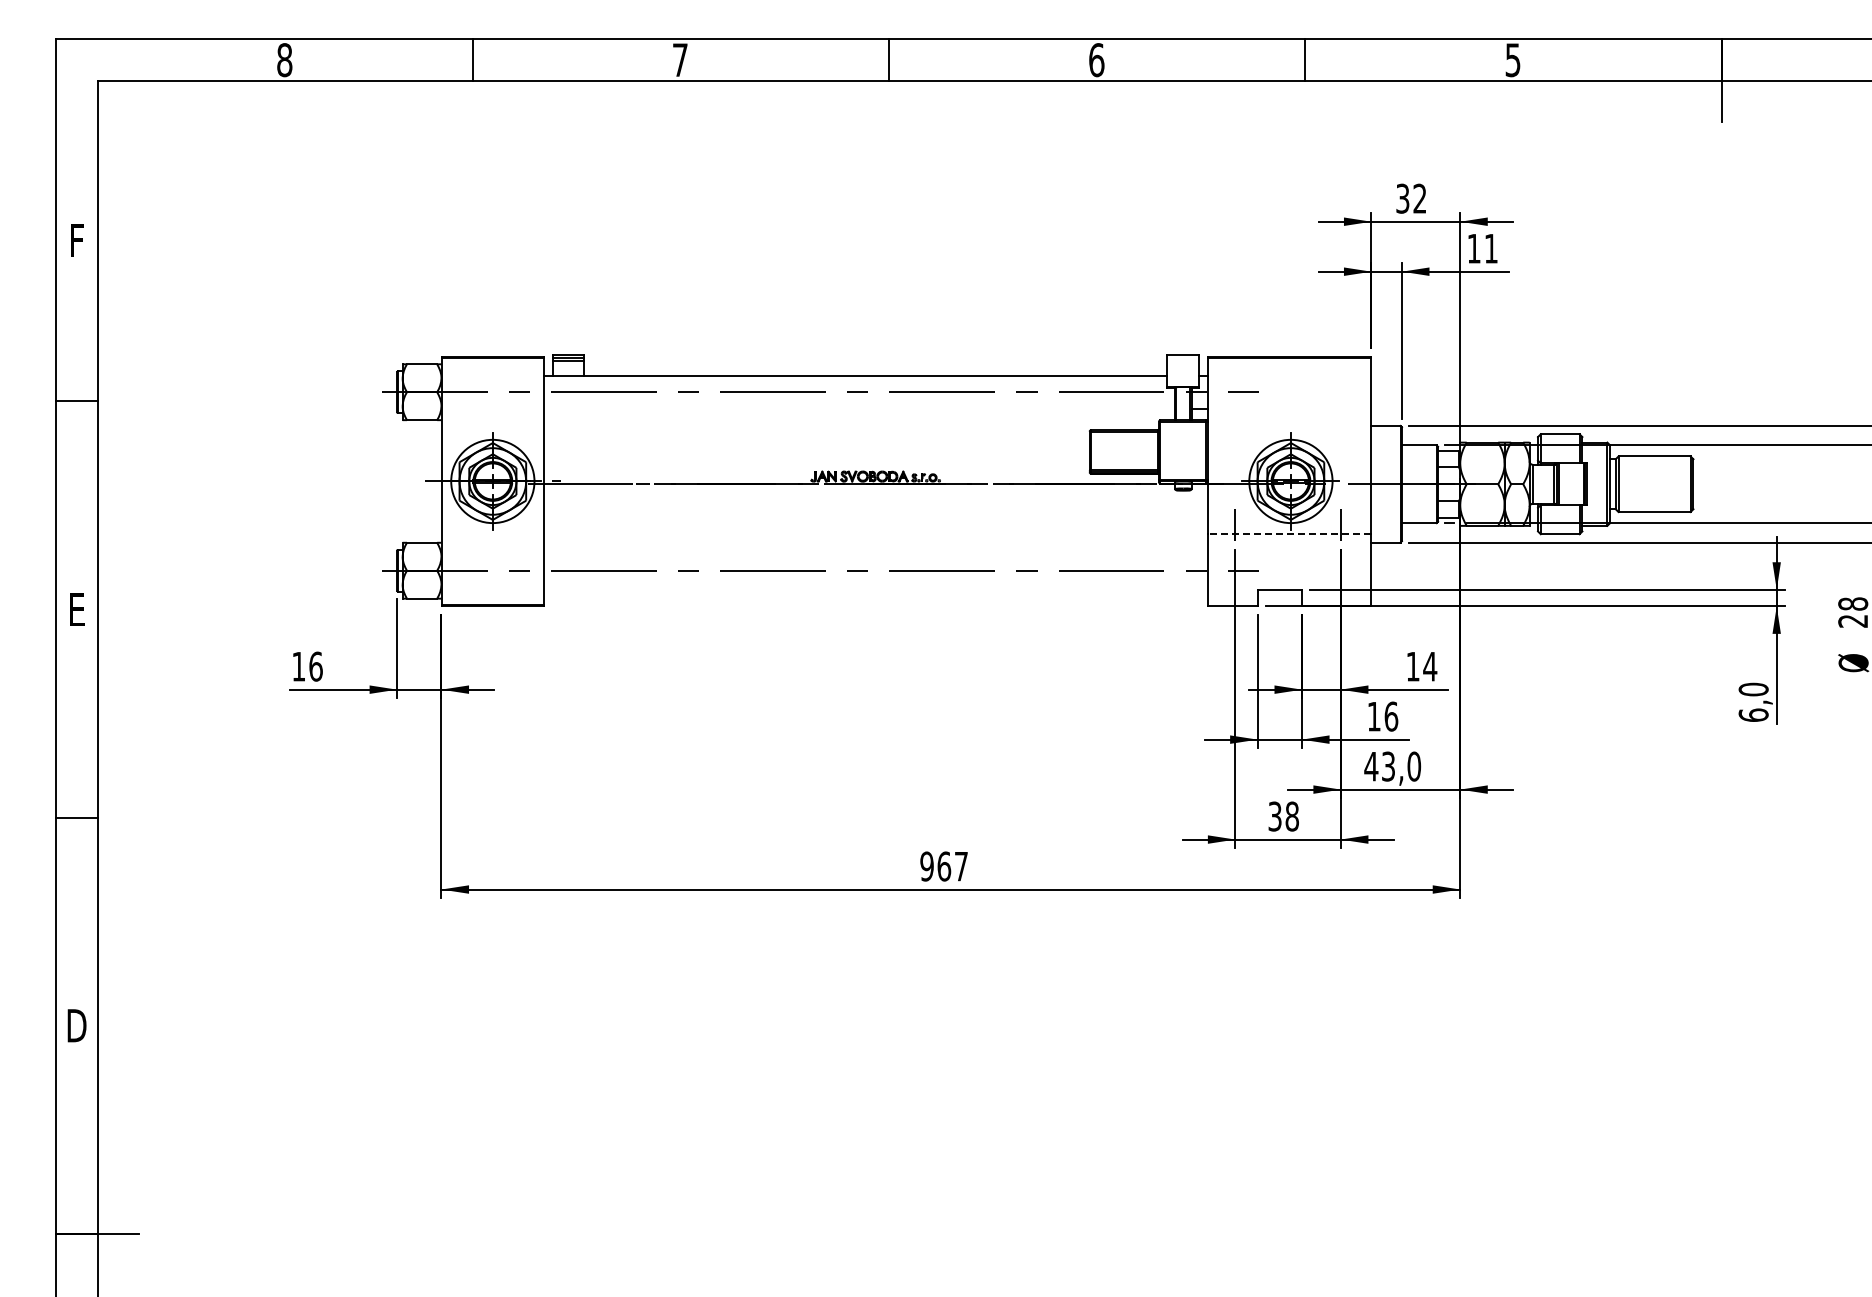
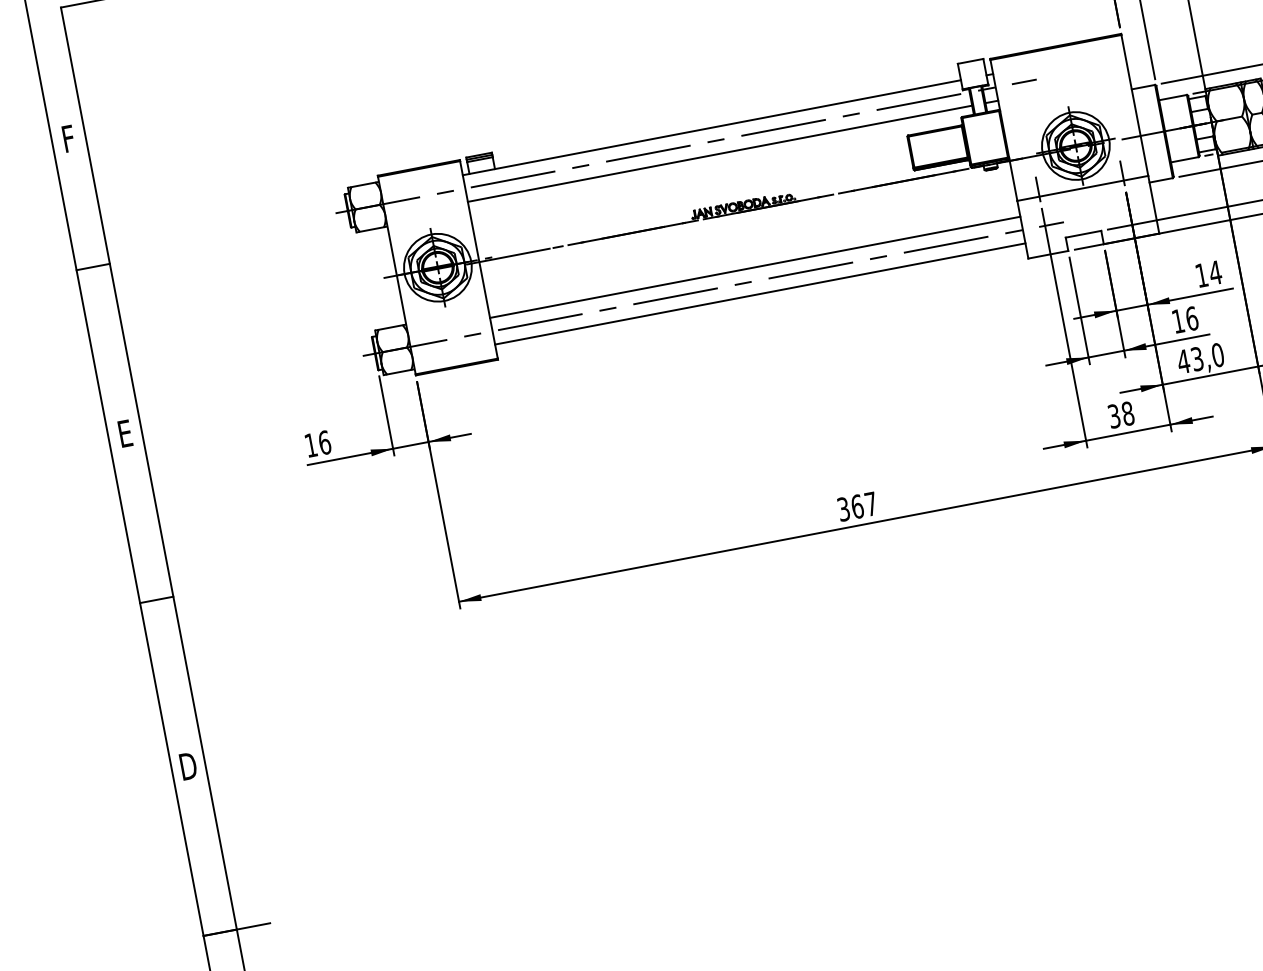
line: (859, 408) -> (719, 153), added
line: (1289, 534) -> (1082, 188), dashed -> solid
line: (875, 554) -> (754, 267), added
line: (875, 587) -> (759, 294), added
text: (926, 866) -> (843, 509), 967 -> 367

